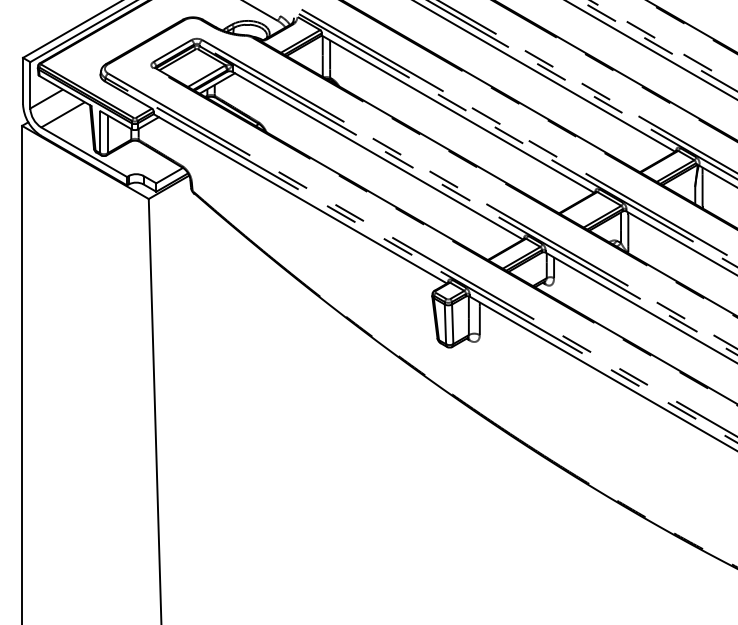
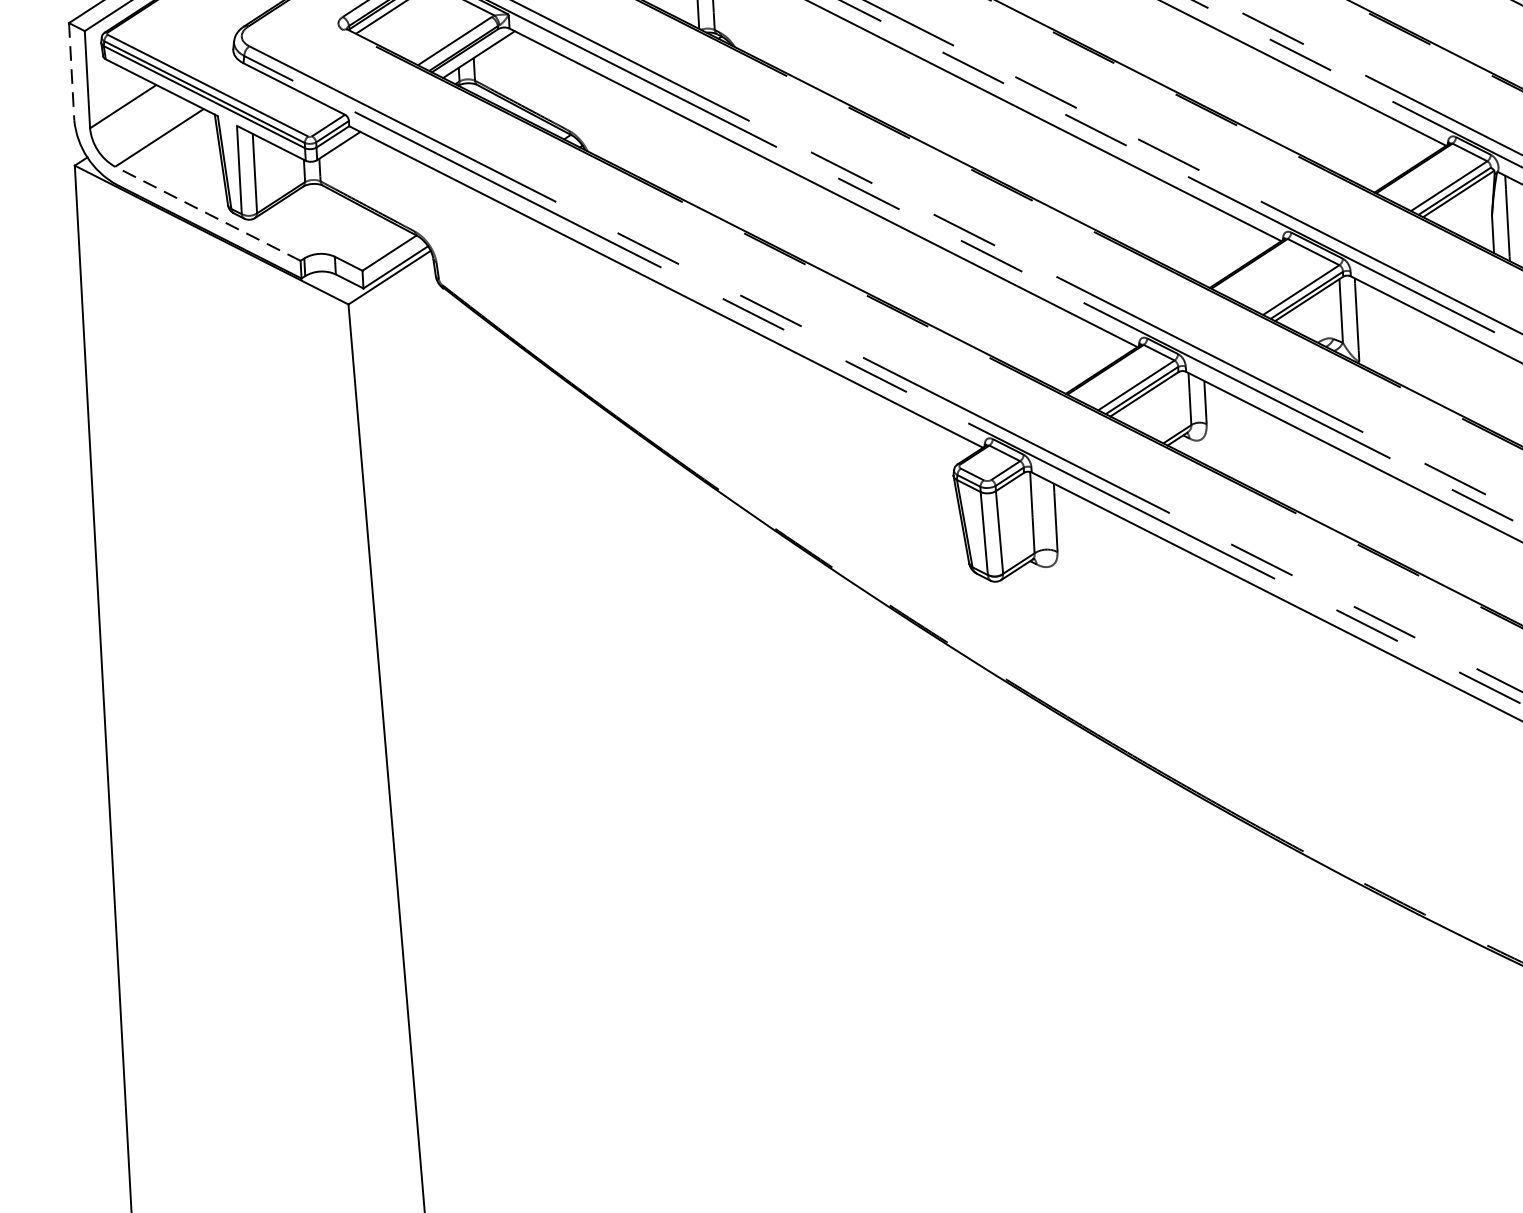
line: (23, 81) -> (72, 72), solid -> dashed
line: (84, 152) -> (208, 214), solid -> dashed

